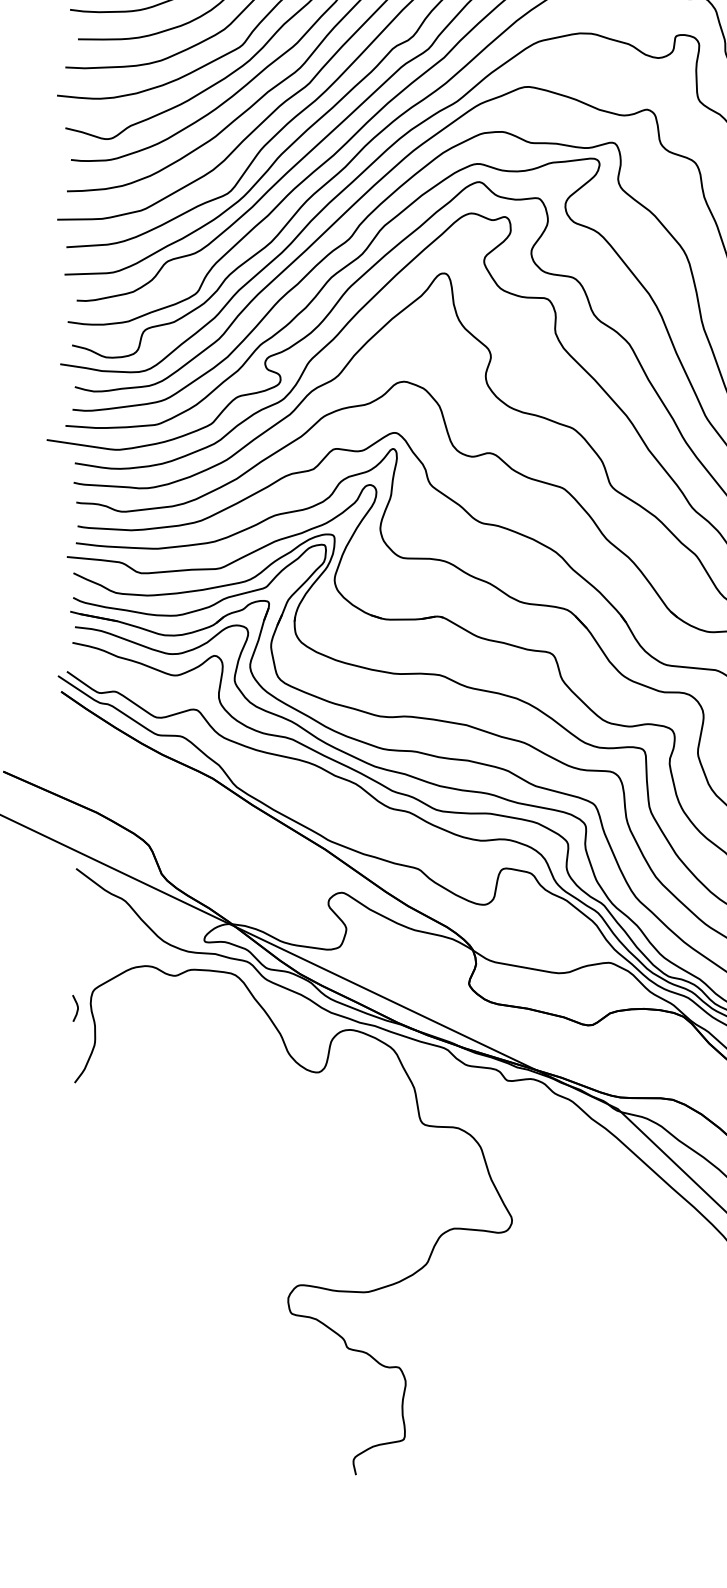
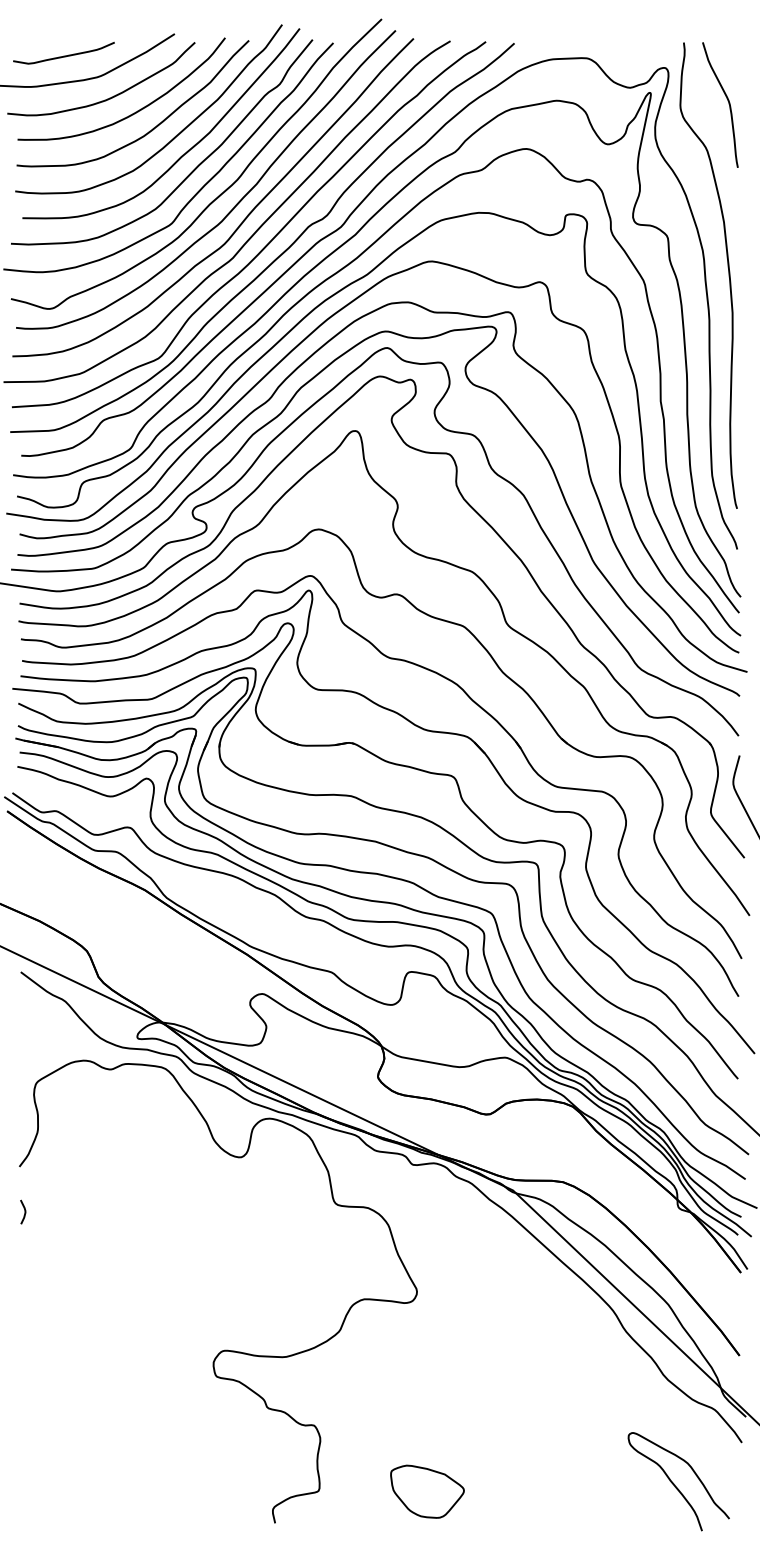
curve: (76, 1007) -> (24, 1211), moved
part: (523, 1440) -> (427, 1491), added

